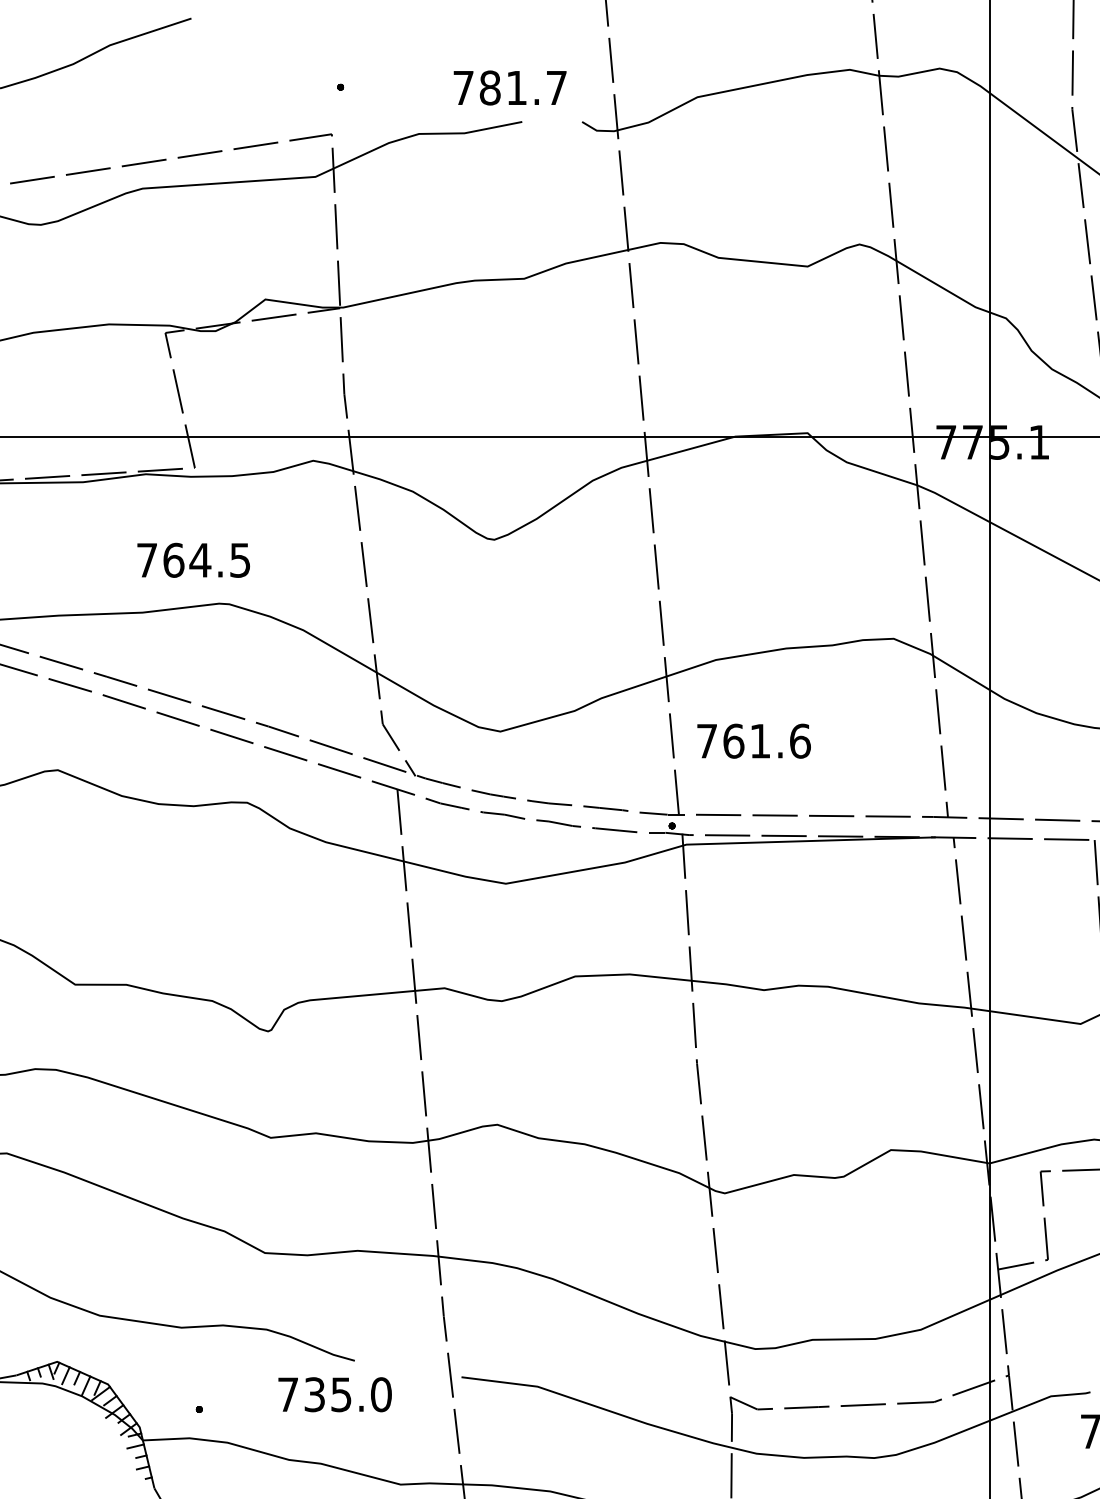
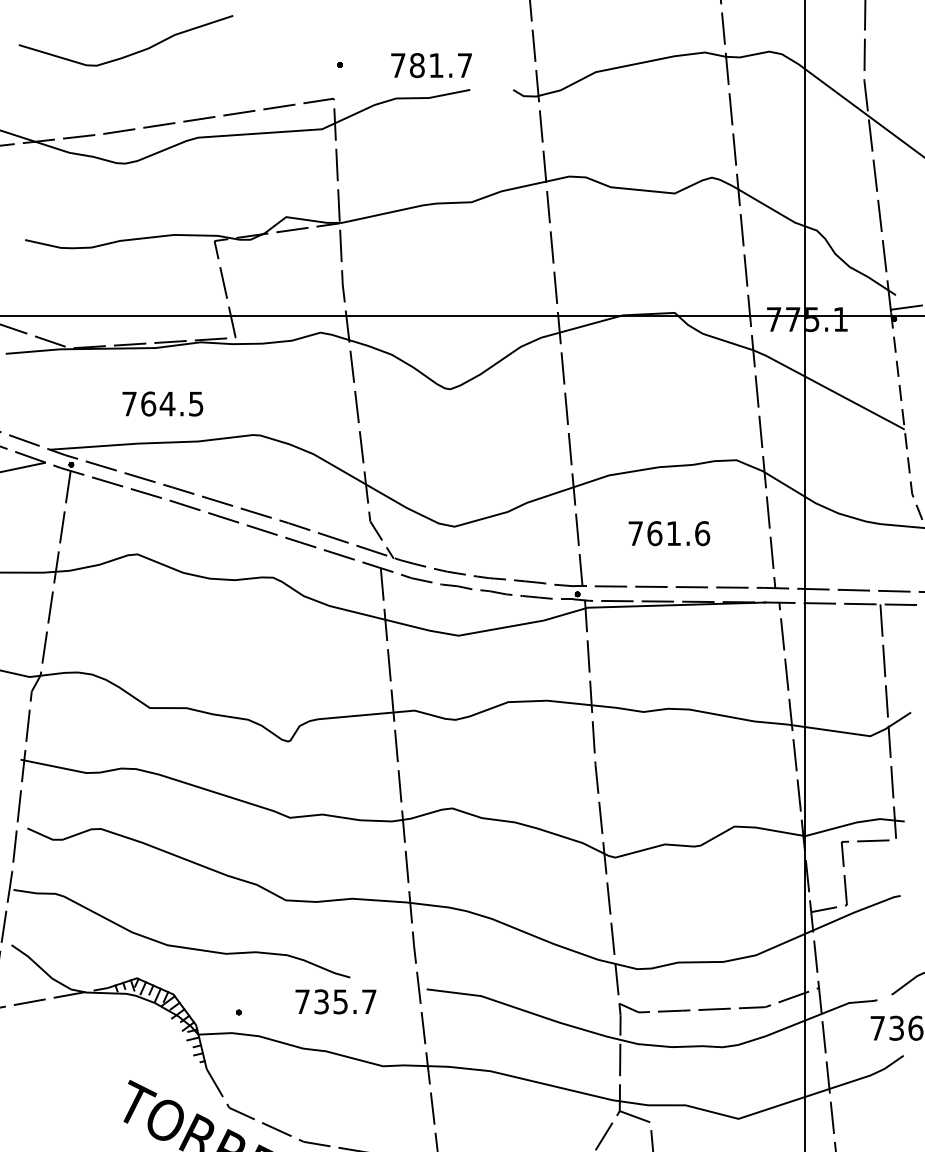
text: (510, 87) -> (431, 65), moved
text: (193, 559) -> (162, 403), moved
text: (754, 741) -> (669, 533), moved
text: (380, 1394) -> (368, 1001), 735.0 -> 735.7

